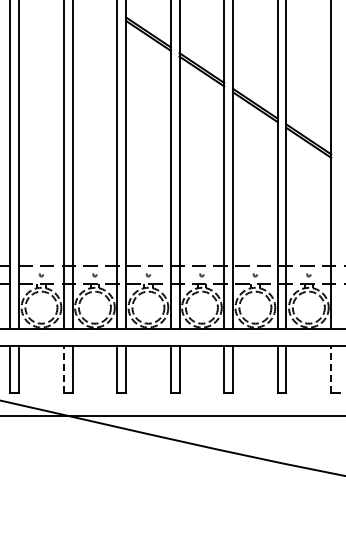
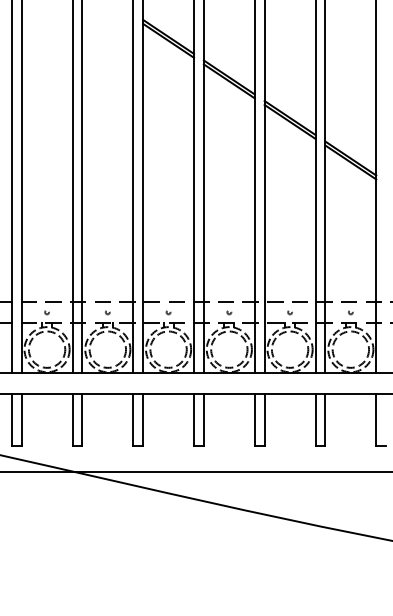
line: (63, 369) -> (72, 419), dashed -> solid
line: (331, 369) -> (376, 419), dashed -> solid

